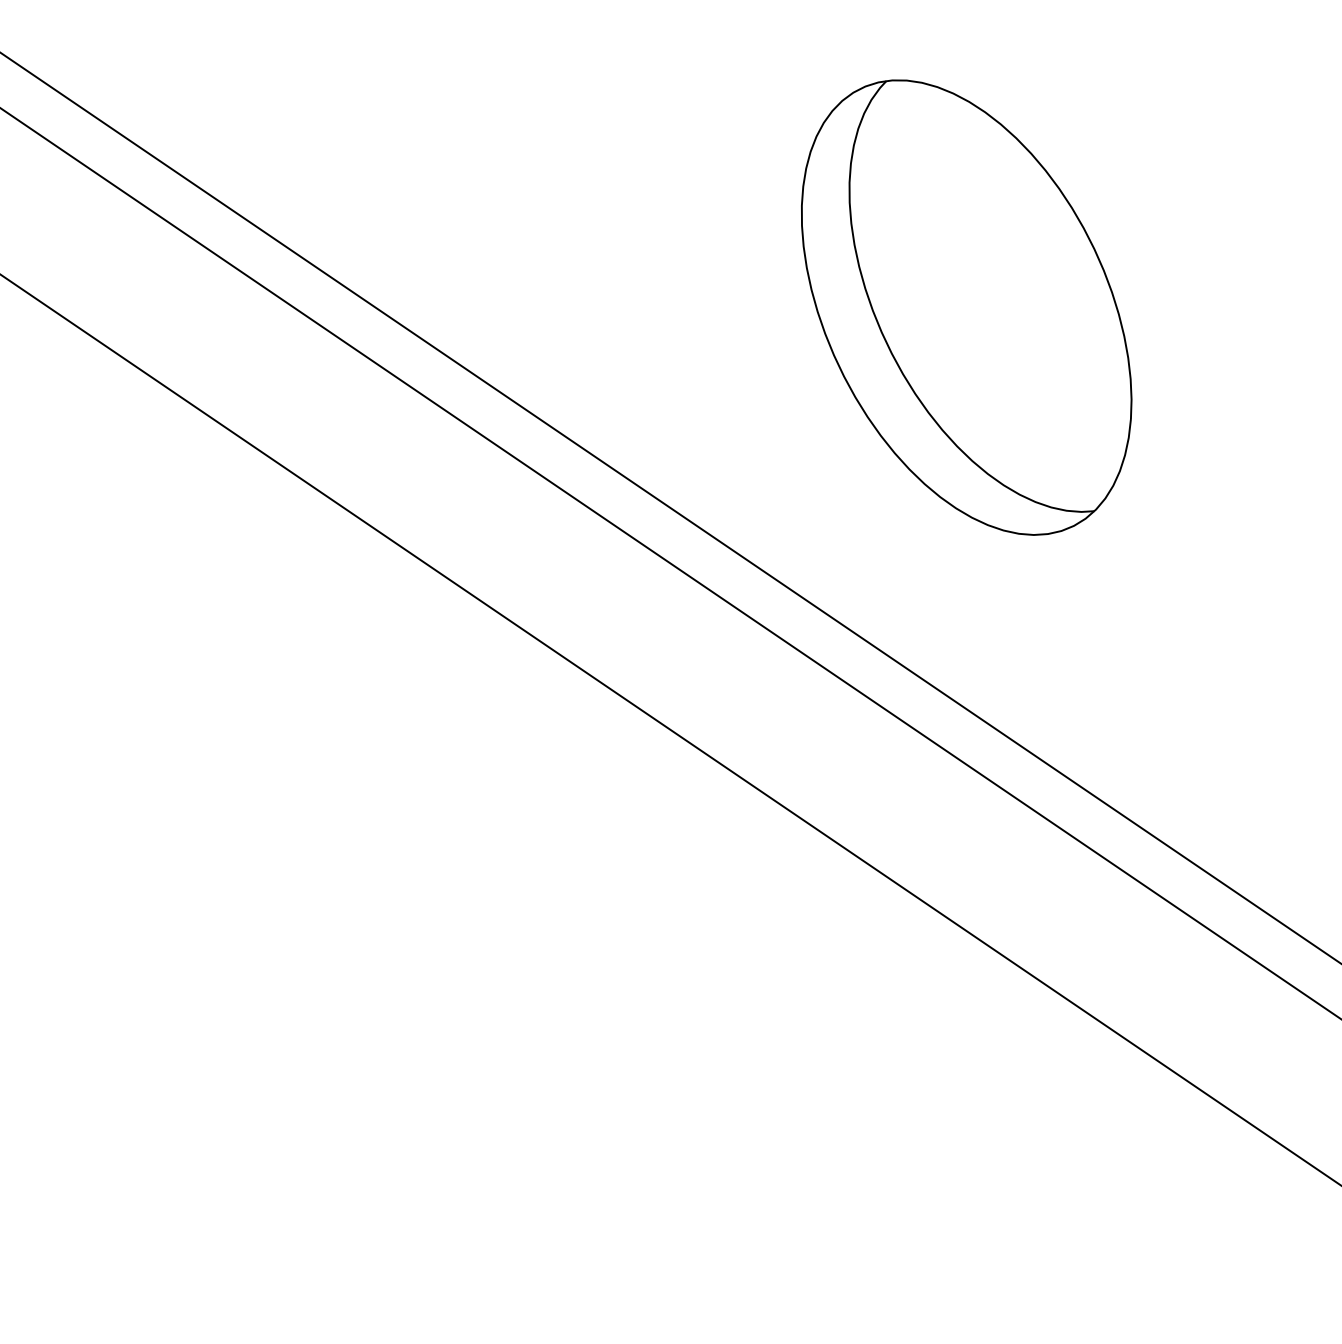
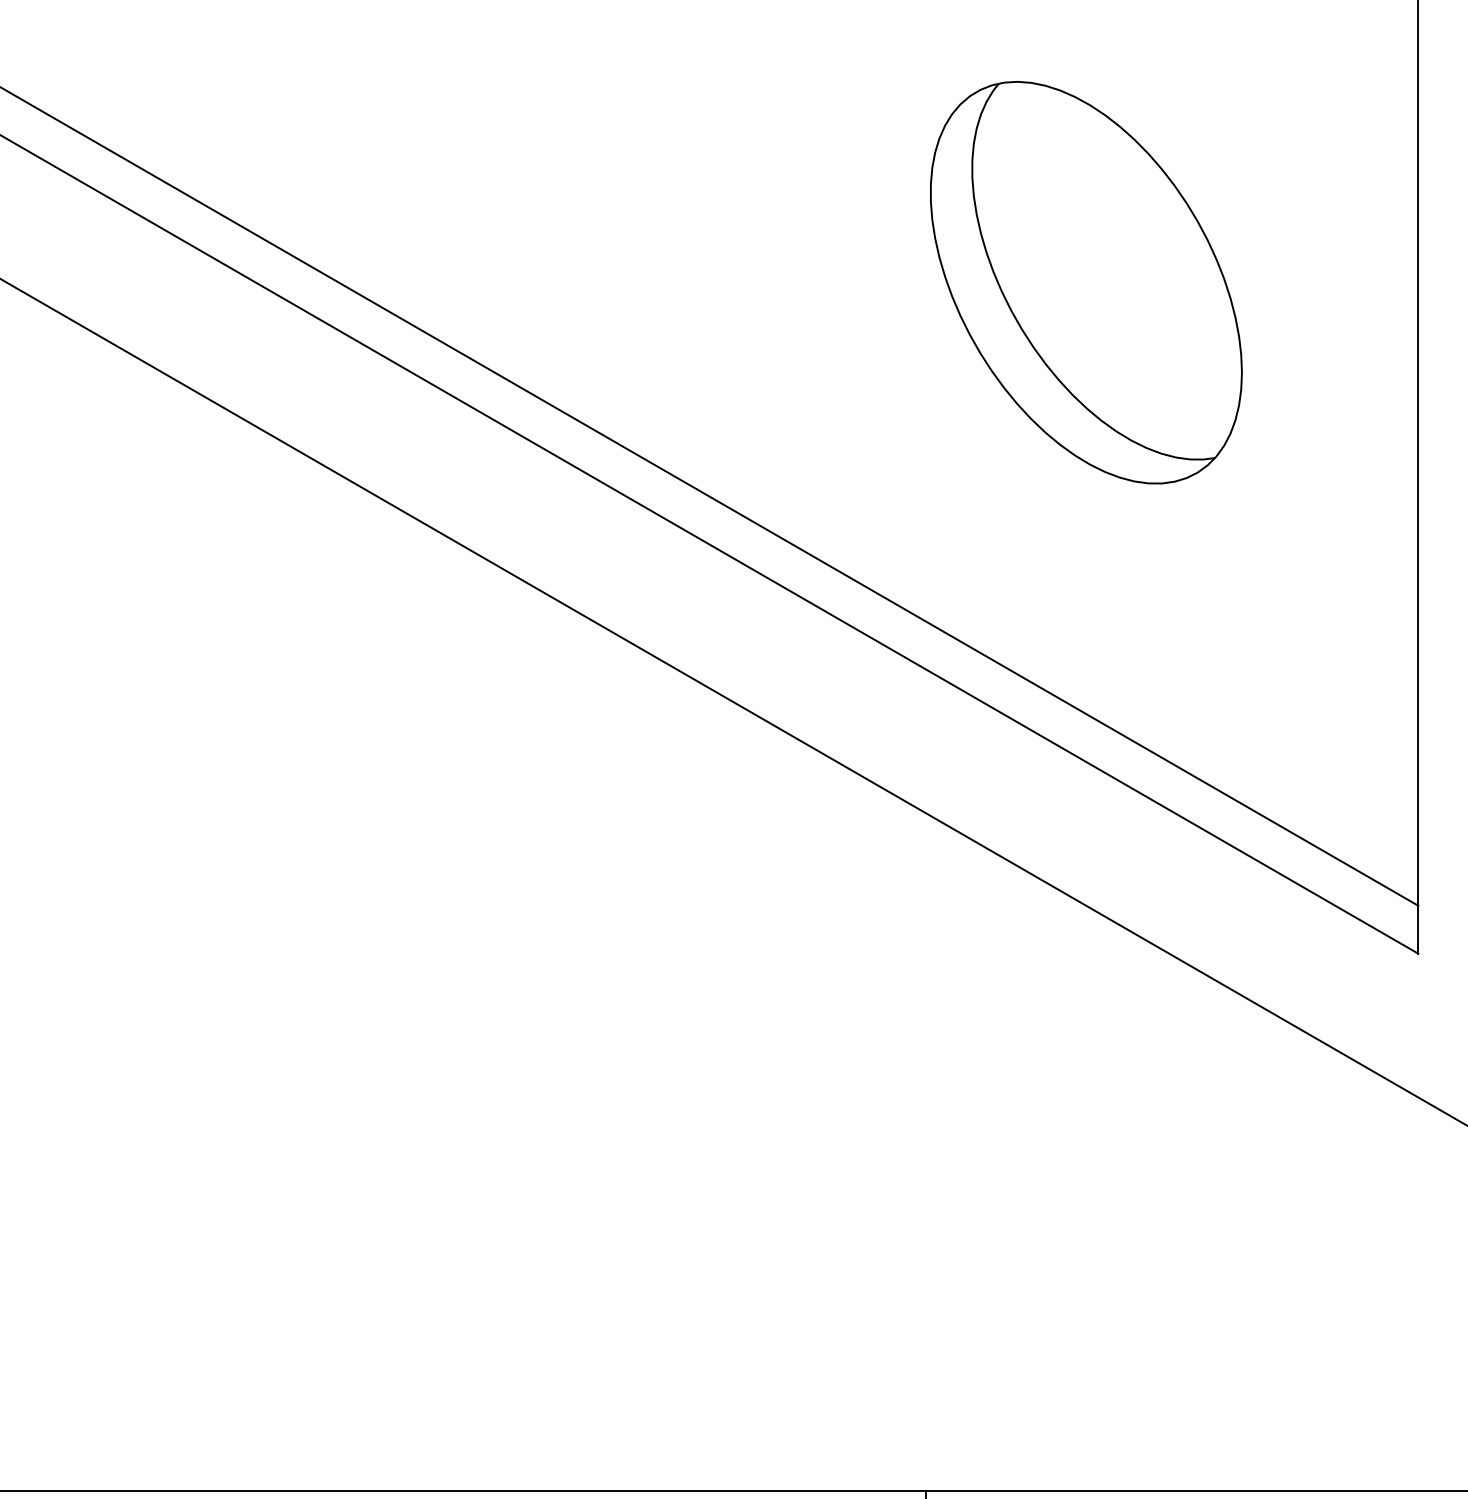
part: (966, 307) -> (1086, 282), moved

